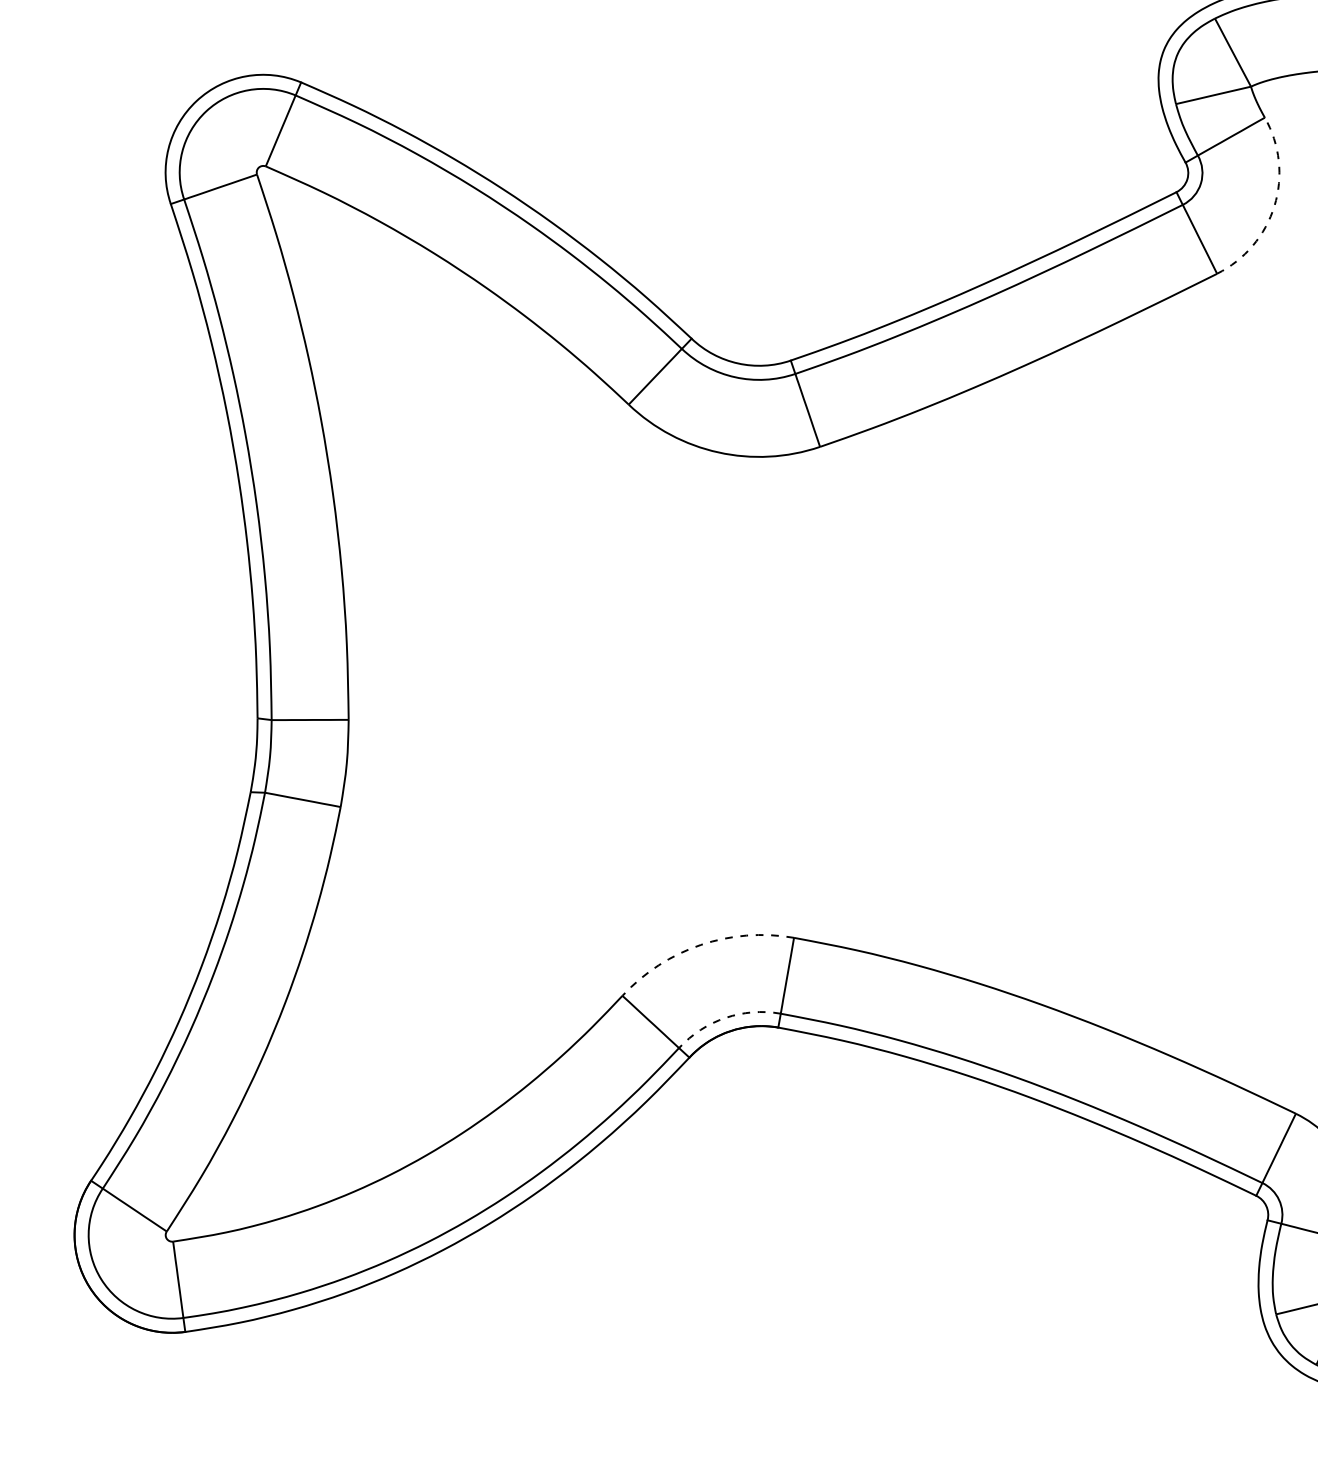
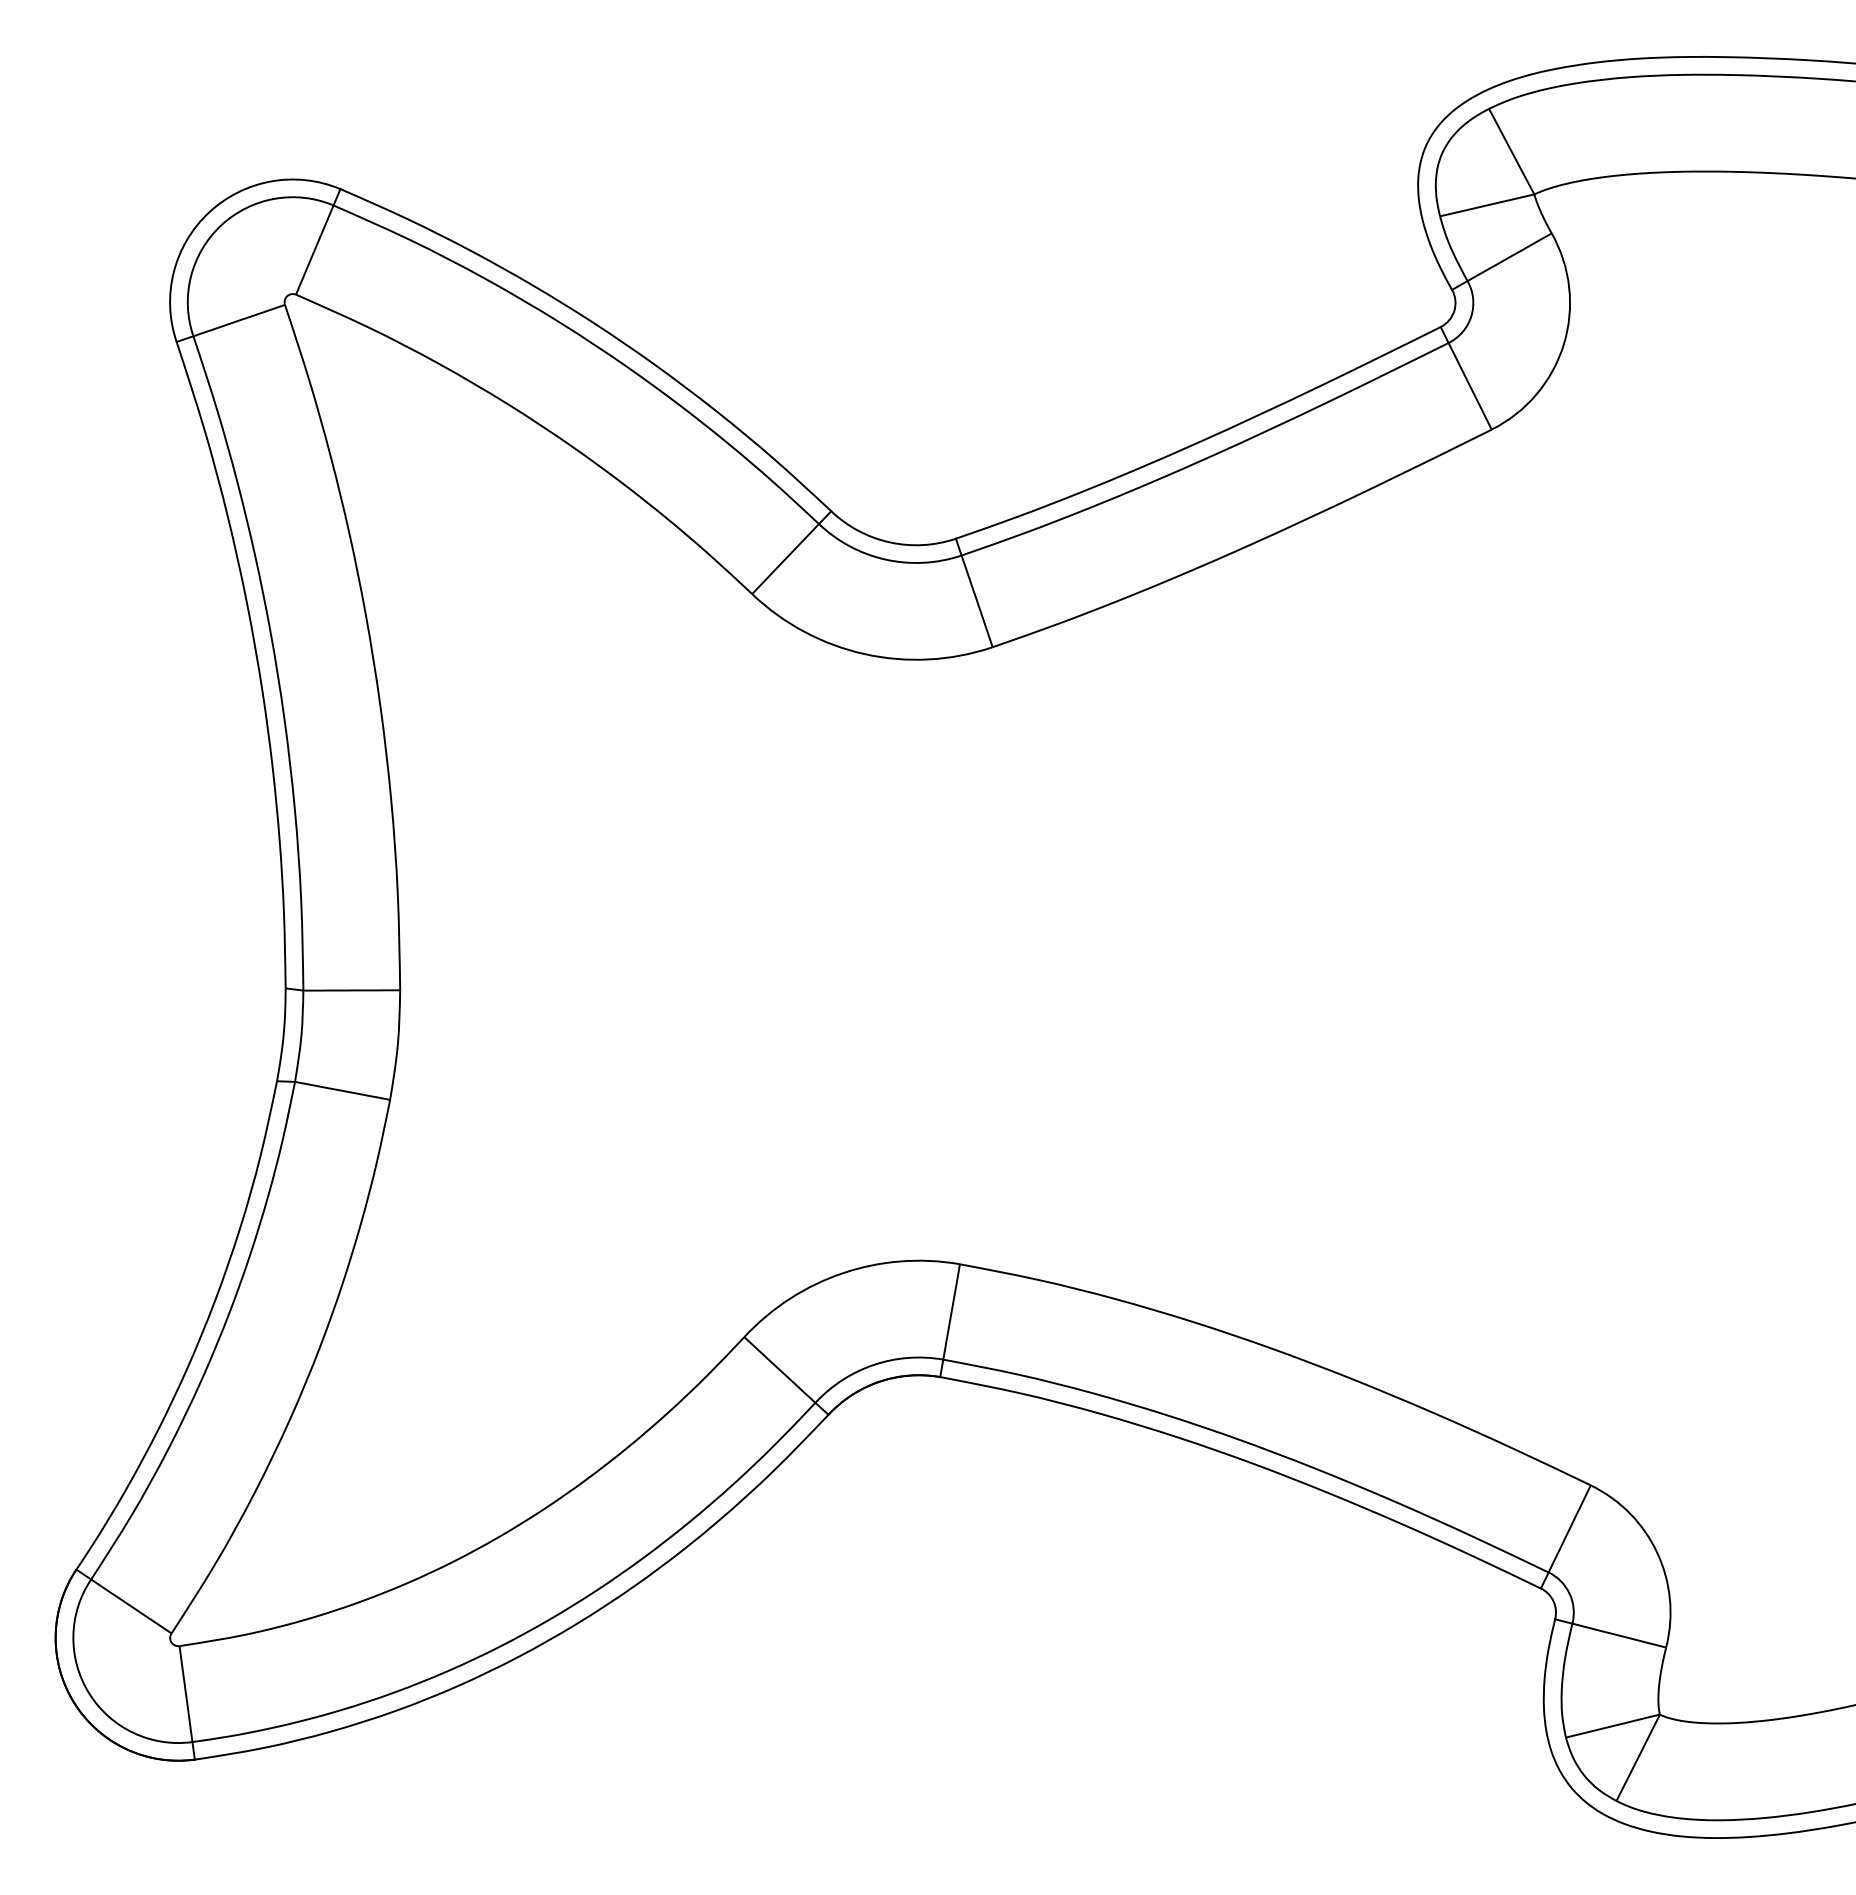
arc: (1274, 206) -> (1563, 344), dashed -> solid
arc: (700, 945) -> (842, 1273), dashed -> solid
arc: (725, 1017) -> (873, 1364), dashed -> solid

